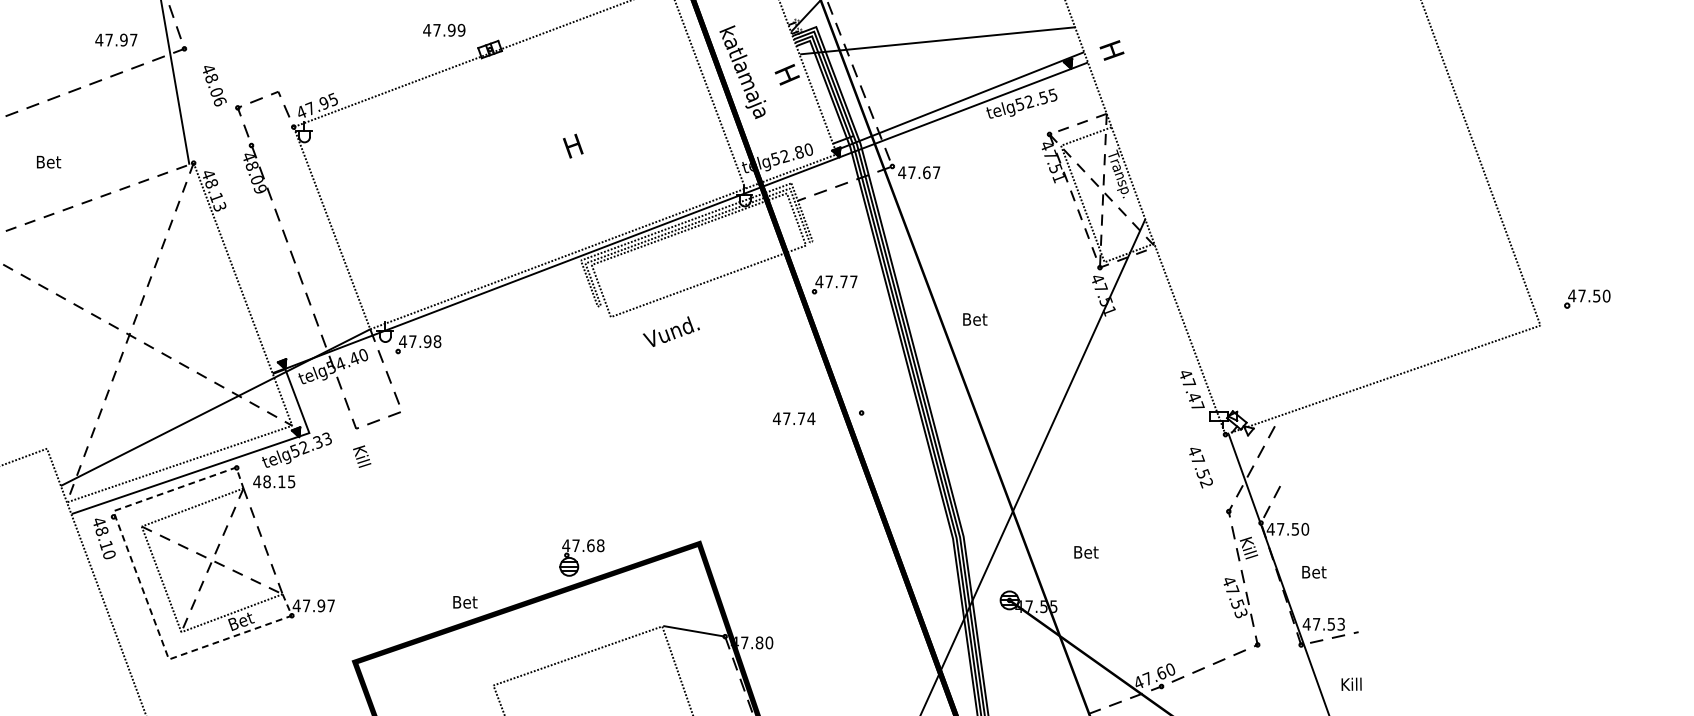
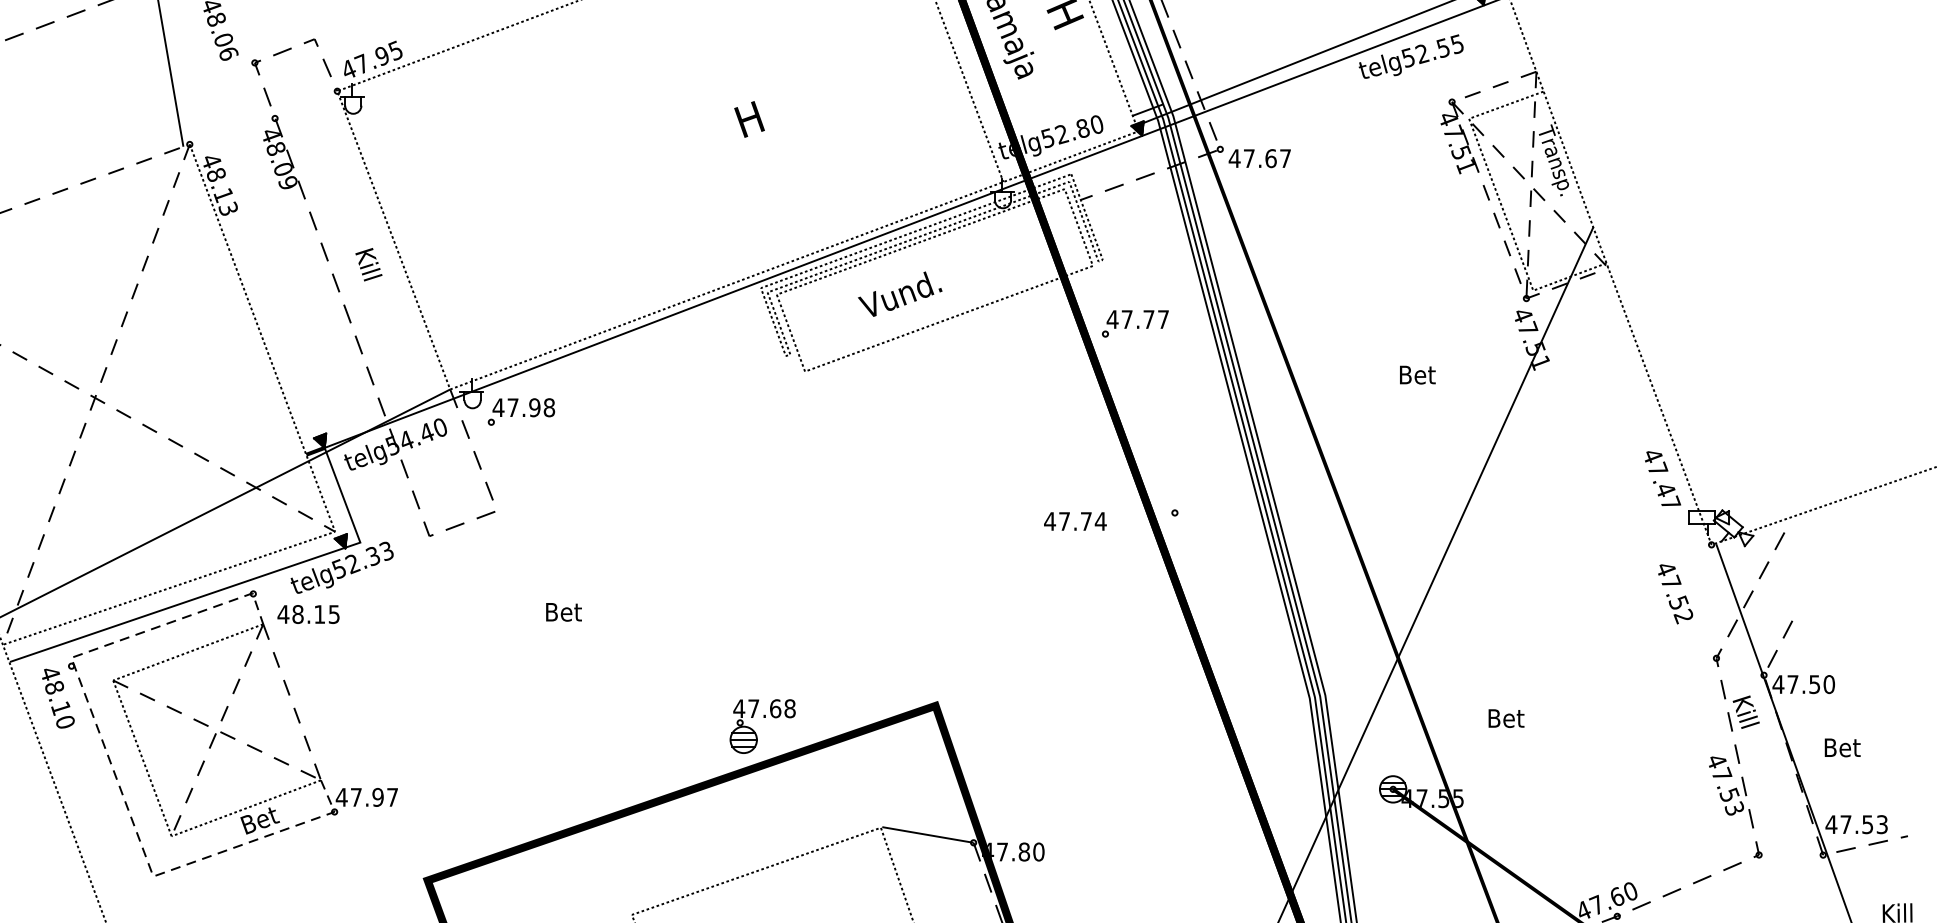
text: (975, 319) -> (1418, 375), moved
text: (670, 331) -> (898, 293), moved
text: (362, 456) -> (369, 264), moved
text: (465, 602) -> (564, 612), moved

